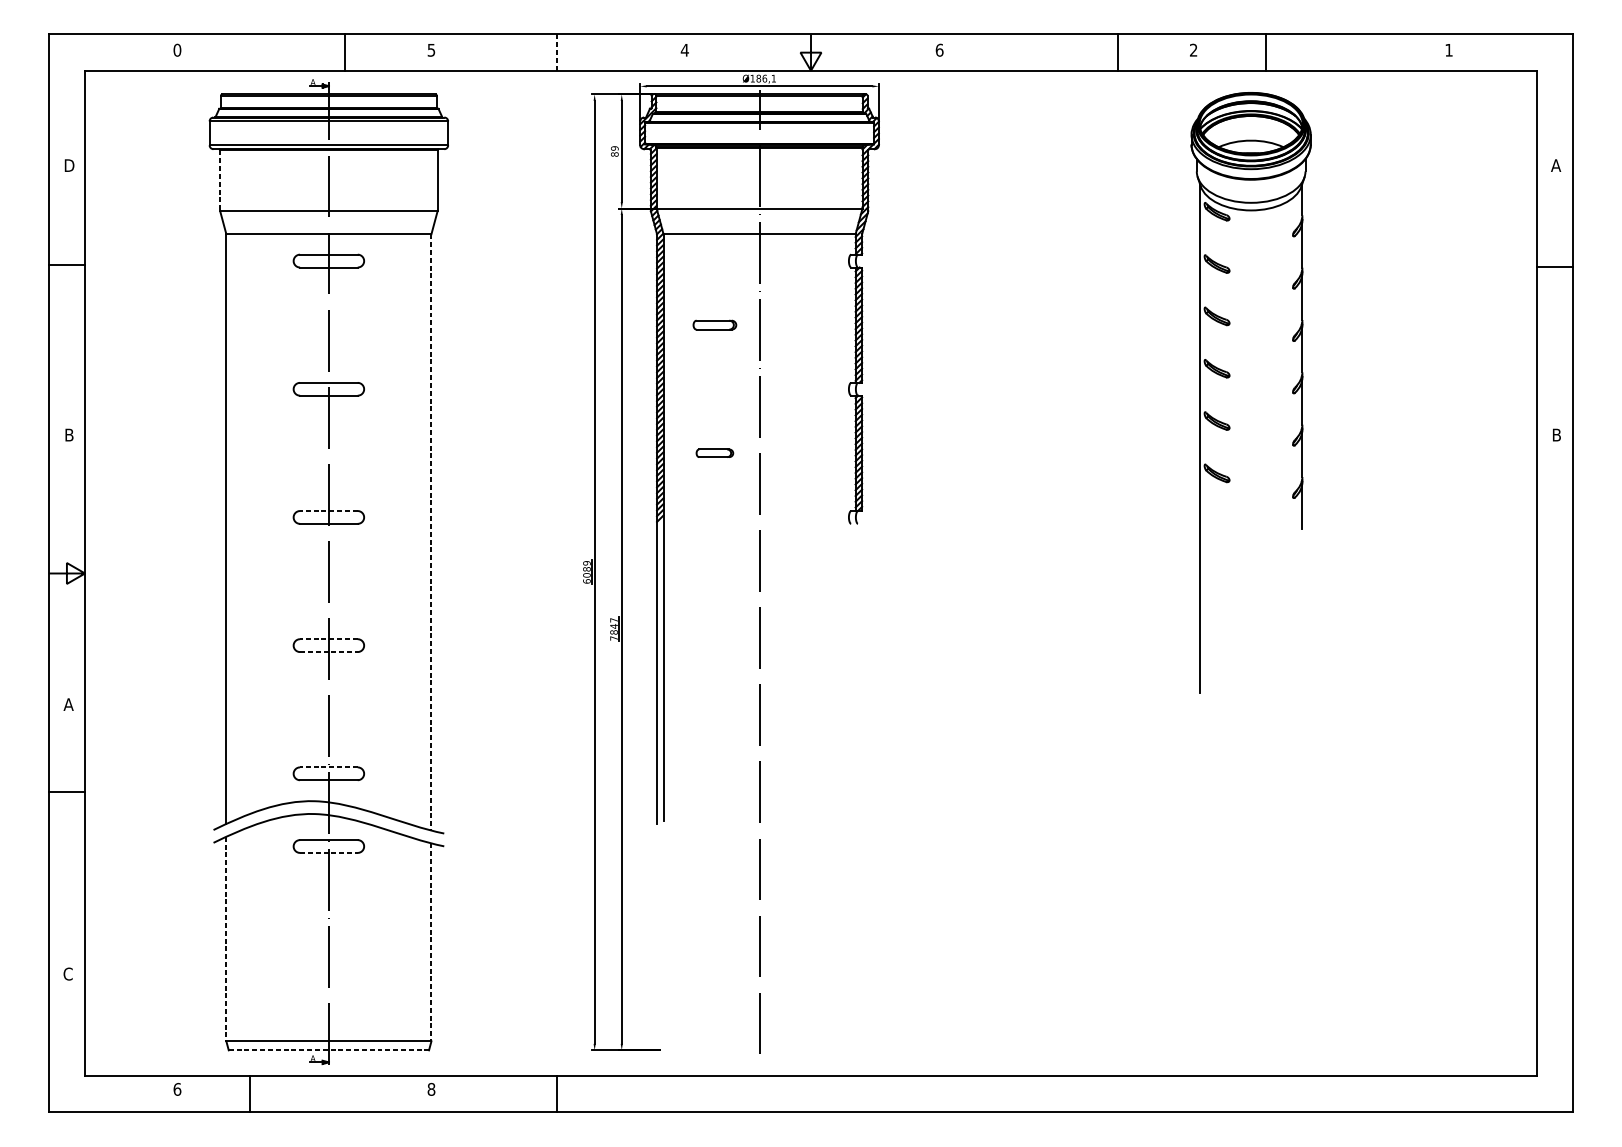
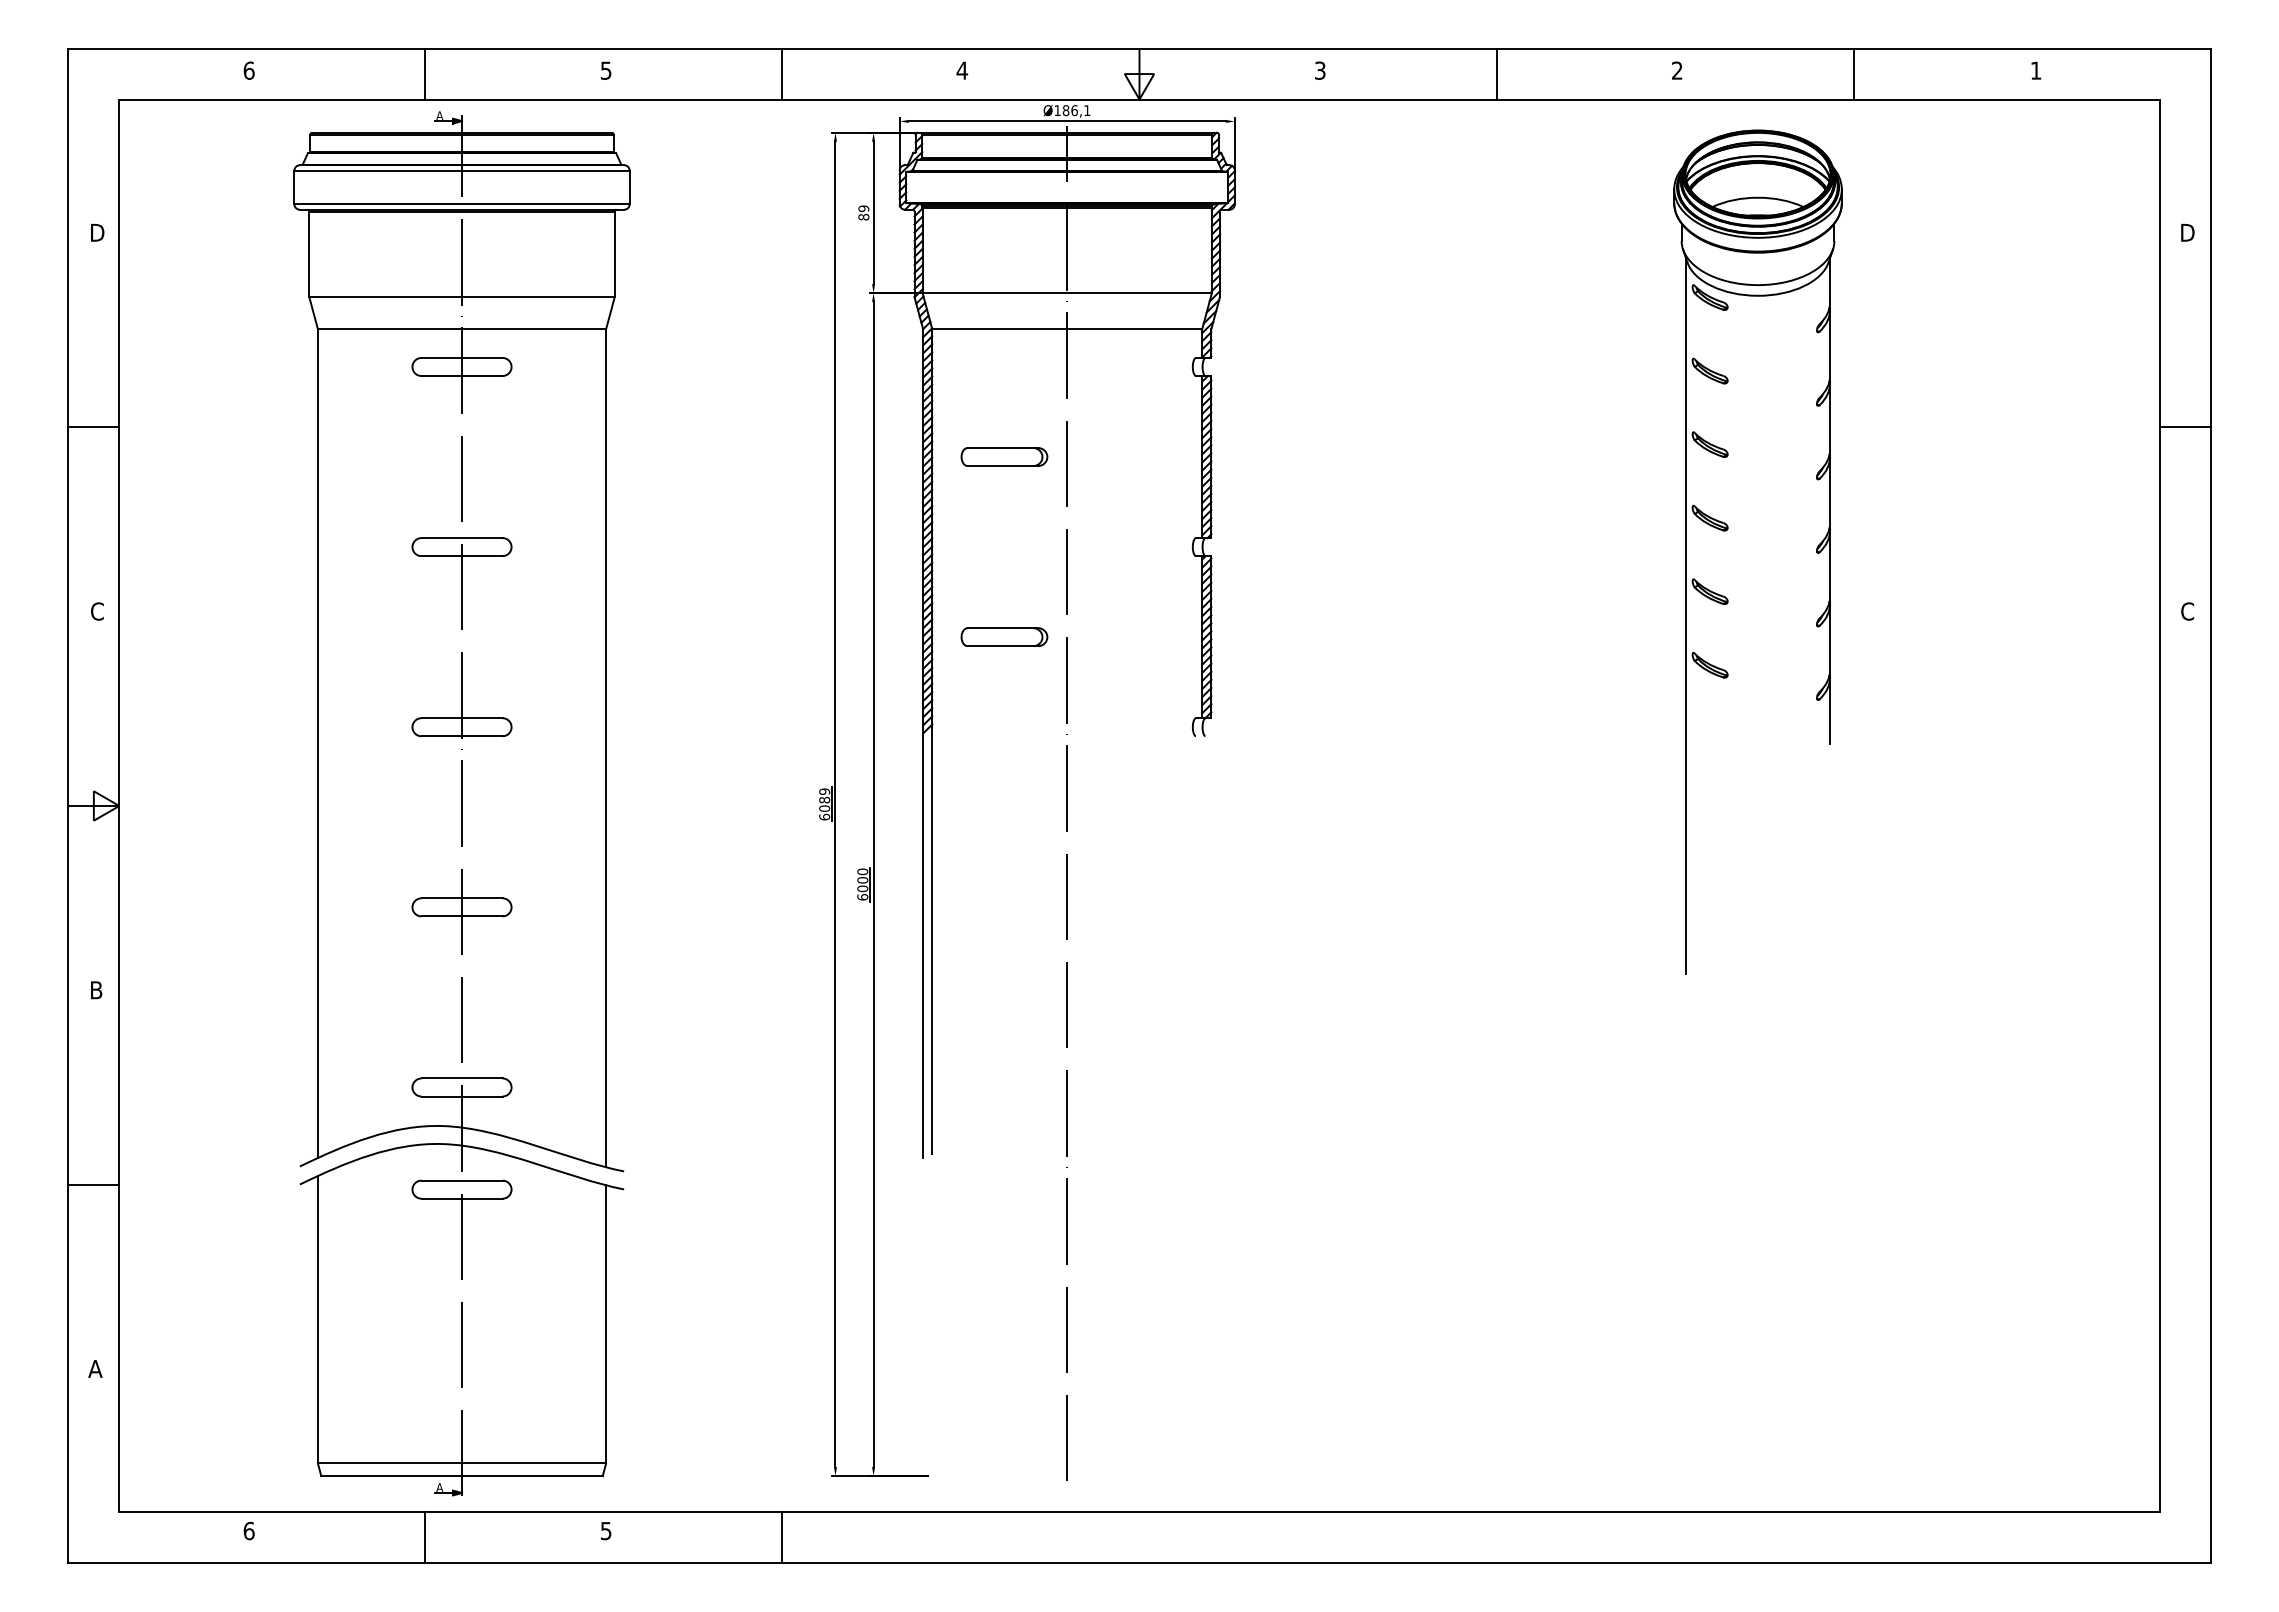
text: (176, 50) -> (248, 70), 0 -> 6
text: (939, 50) -> (1319, 70), 6 -> 3
line: (344, 52) -> (425, 73), moved
line: (556, 52) -> (782, 74), dashed -> solid
line: (1117, 52) -> (1496, 73), moved
line: (1265, 52) -> (1853, 73), moved
text: (1556, 165) -> (2186, 232), A -> D
line: (220, 181) -> (309, 254), dashed -> solid
line: (66, 265) -> (93, 427), moved
line: (1554, 267) -> (2184, 427), moved
part: (714, 324) -> (1004, 456), size x1.43
text: (69, 435) -> (97, 611), B -> C
text: (1556, 435) -> (2187, 611), B -> C
part: (714, 452) -> (1004, 636), size x1.67
line: (329, 511) -> (462, 718), dashed -> solid
line: (431, 532) -> (606, 748), dashed -> solid
text: (613, 629) -> (862, 884), 7847 -> 6000
line: (329, 639) -> (462, 898), dashed -> solid
line: (329, 652) -> (462, 916), dashed -> solid
text: (68, 704) -> (96, 990), A -> B
line: (329, 767) -> (462, 1078), dashed -> solid
line: (66, 792) -> (93, 1184), moved
line: (329, 852) -> (462, 1198), dashed -> solid
line: (226, 938) -> (317, 1319), dashed -> solid
line: (431, 942) -> (606, 1324), dashed -> solid
text: (68, 973) -> (95, 1368), C -> A
line: (329, 1050) -> (462, 1476), dashed -> solid
text: (431, 1089) -> (605, 1530), 8 -> 5
line: (250, 1094) -> (425, 1537), moved

